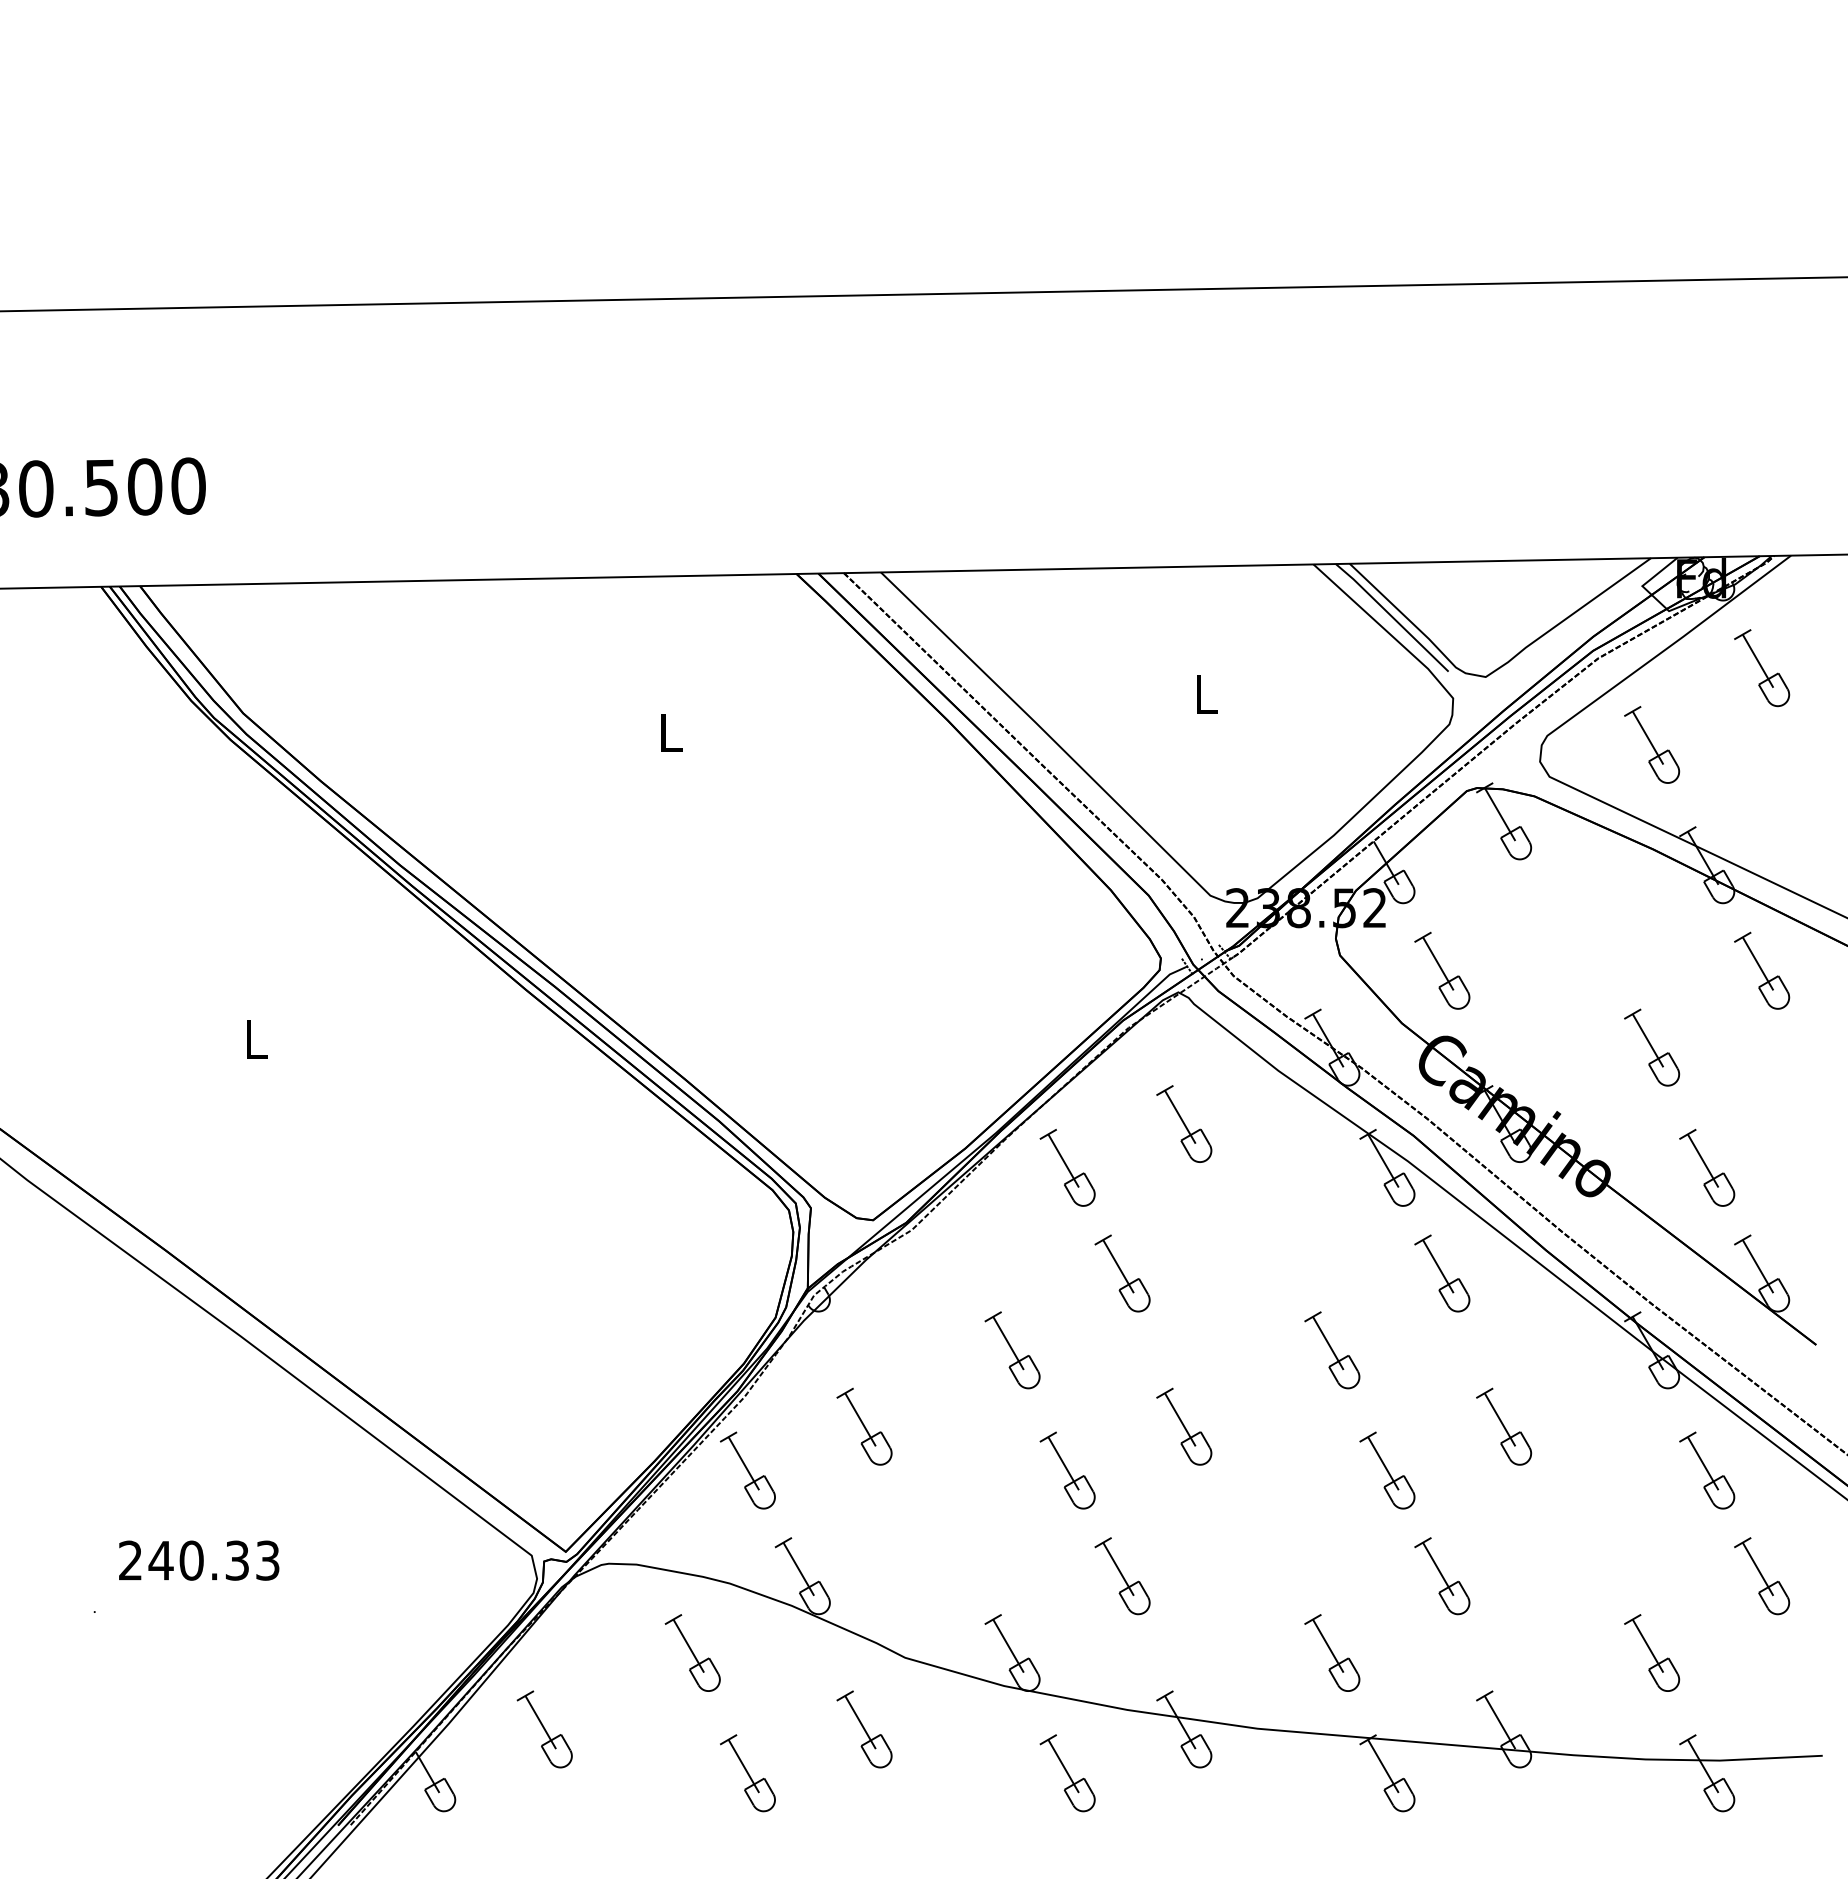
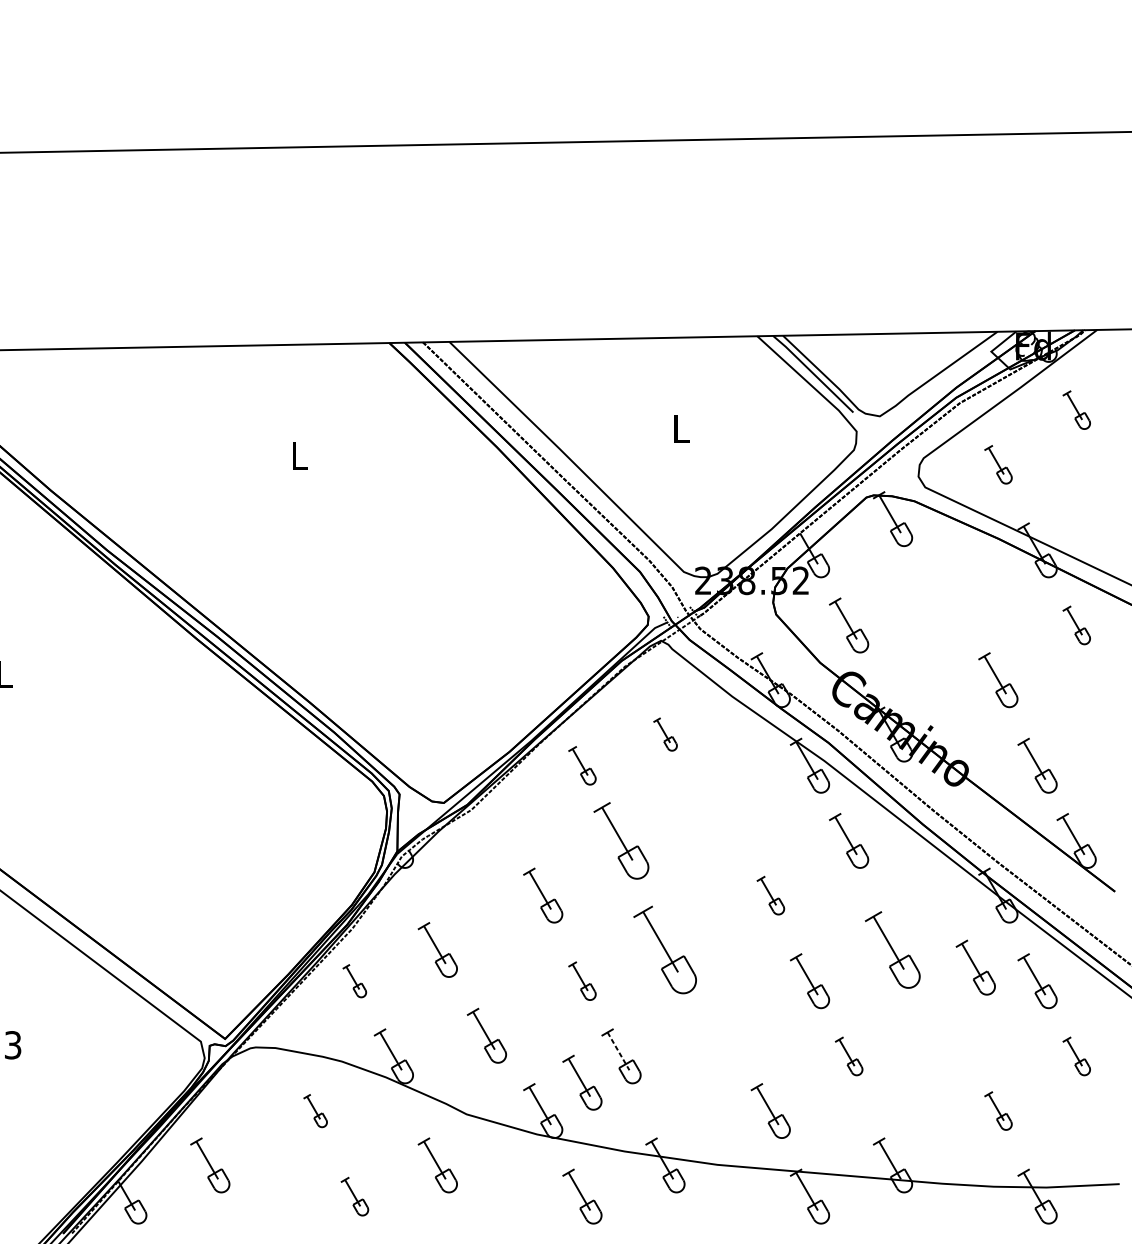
part: (1762, 668) -> (1076, 410), size x0.7
part: (1652, 744) -> (998, 464), size x0.7
part: (1762, 970) -> (1076, 625), size x0.7
part: (1184, 1123) -> (665, 734), size x0.6
part: (1067, 1167) -> (582, 765), size x0.7
part: (1122, 1273) -> (621, 840), size x1.4
part: (1332, 1350) -> (770, 895), size x0.7
part: (1184, 1426) -> (665, 949), size x1.6
part: (1504, 1426) -> (893, 949), size x1.4
part: (1620, 1451) -> (975, 967), added
part: (747, 1470) -> (354, 981), size x0.6
part: (1067, 1470) -> (582, 981), size x0.7
part: (933, 1547) -> (486, 1035), added
line: (1118, 1569) -> (618, 1051), solid -> dashed
part: (1442, 1576) -> (849, 1056), size x0.7
part: (1762, 1576) -> (1076, 1056), size x0.7
part: (1067, 1613) -> (582, 1082), added
part: (692, 1652) -> (315, 1110), size x0.6
part: (1652, 1652) -> (998, 1110), size x0.7
part: (747, 1773) -> (354, 1196), size x0.7

